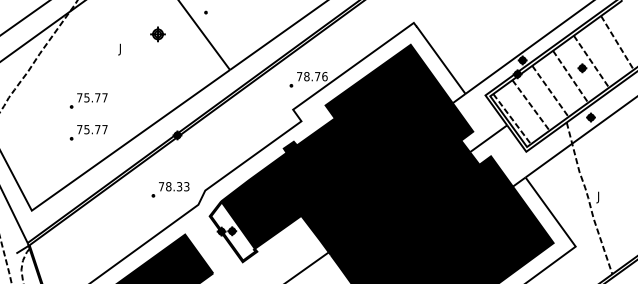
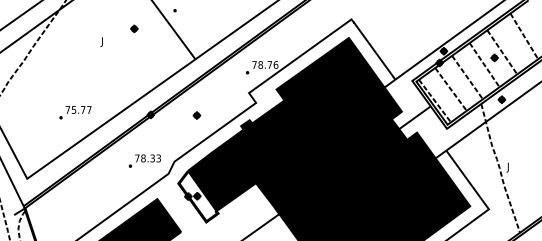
part: (158, 33) -> (134, 28), size x0.62
part: (88, 100) -> (75, 85), removed
part: (231, 136) -> (196, 115), added

